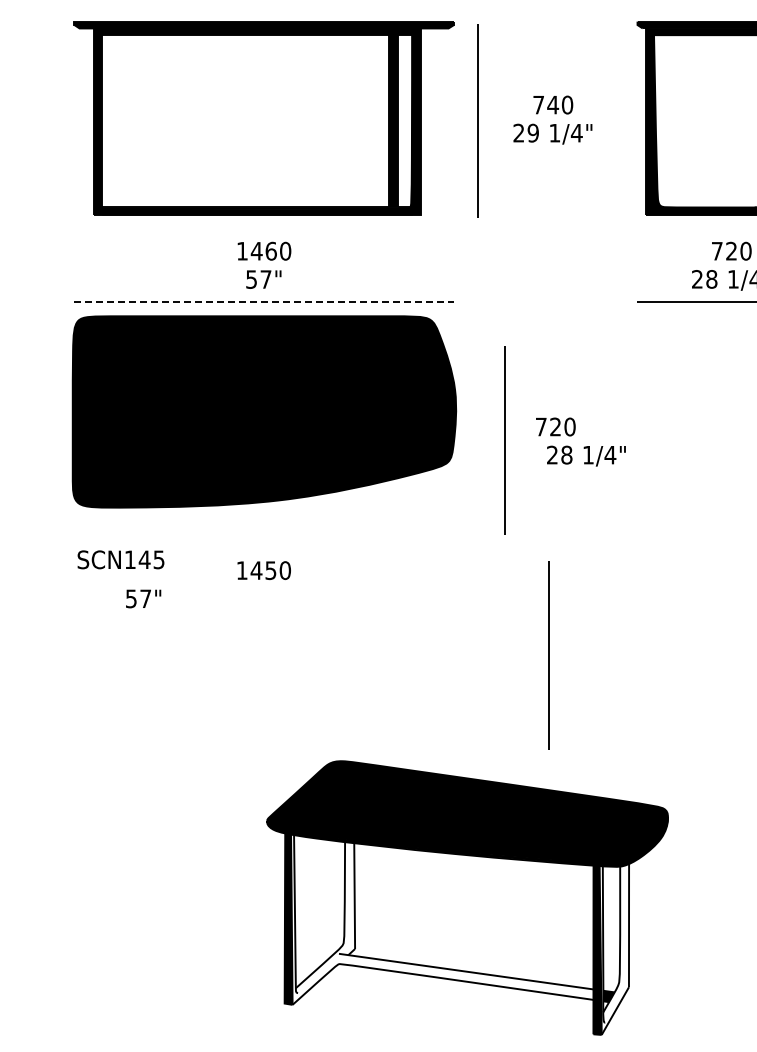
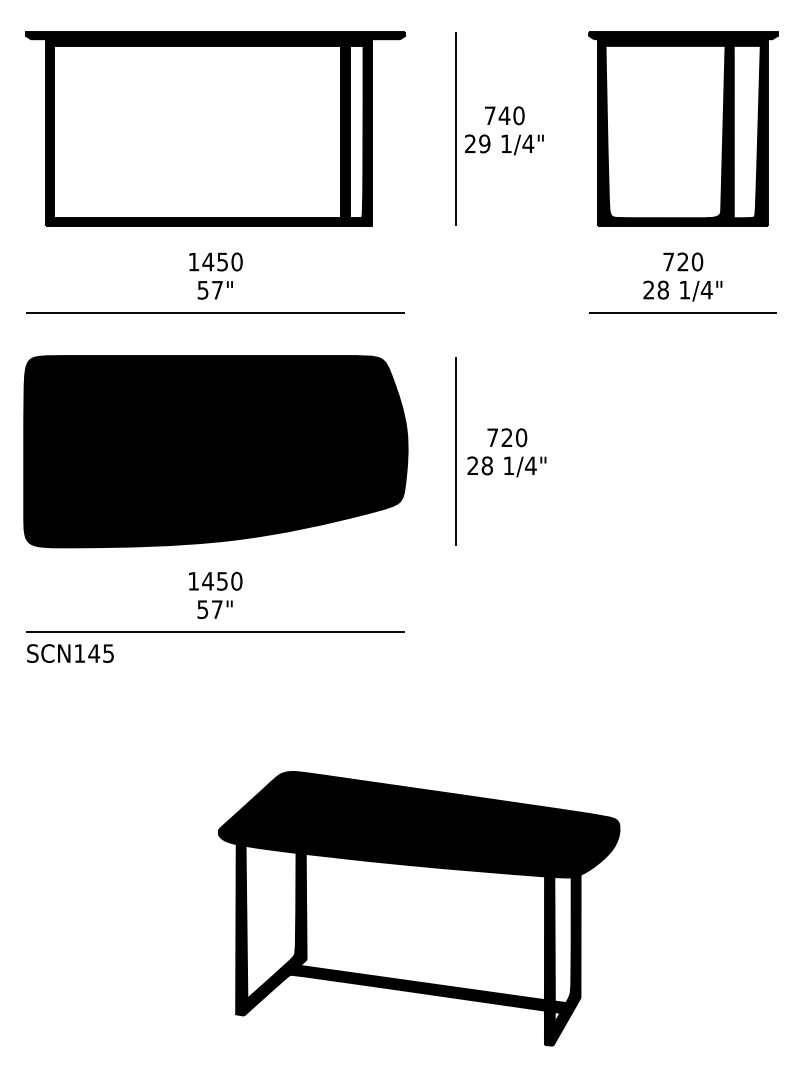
line: (477, 119) -> (455, 128), moved
text: (271, 250) -> (222, 261), 1460 -> 1450
line: (264, 301) -> (215, 312), dashed -> solid
part: (264, 411) -> (215, 451), moved
text: (586, 455) -> (506, 466), moved
text: (121, 559) -> (70, 653), moved
text: (143, 598) -> (214, 609), moved
line: (264, 620) -> (215, 631), added
line: (548, 655) -> (499, 666), removed
fill: (442, 919) -> (393, 930), added
fill: (614, 948) -> (565, 959), added

